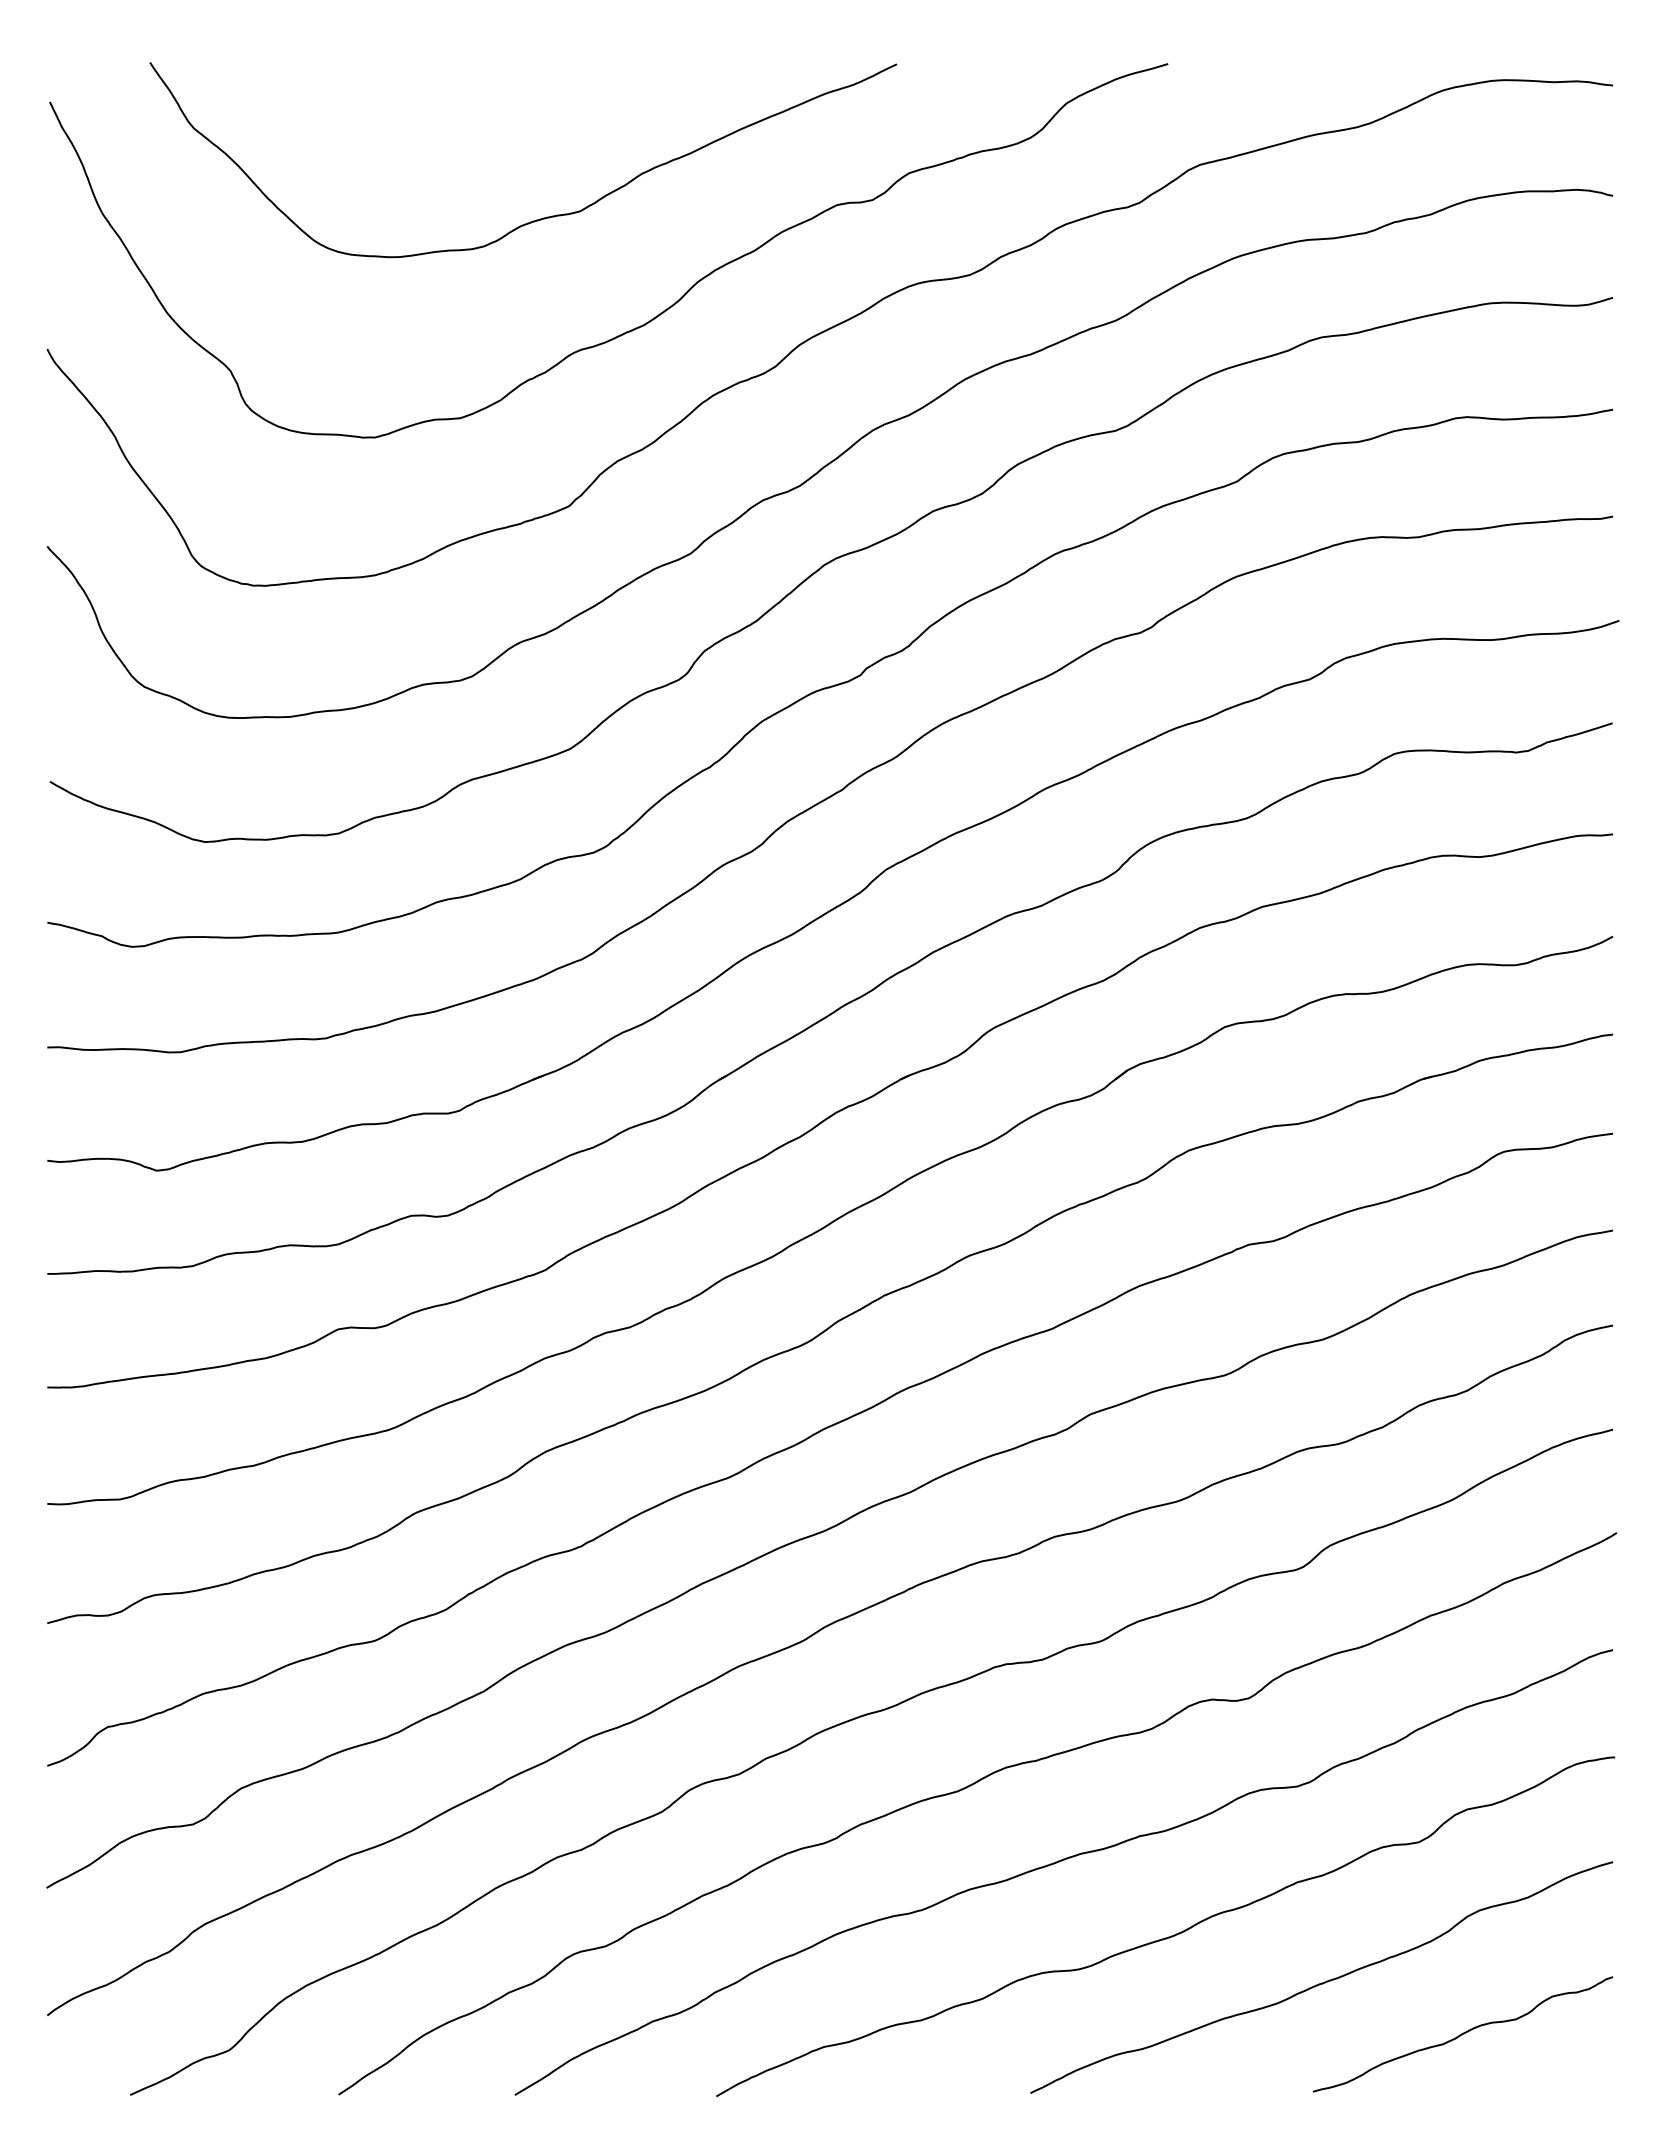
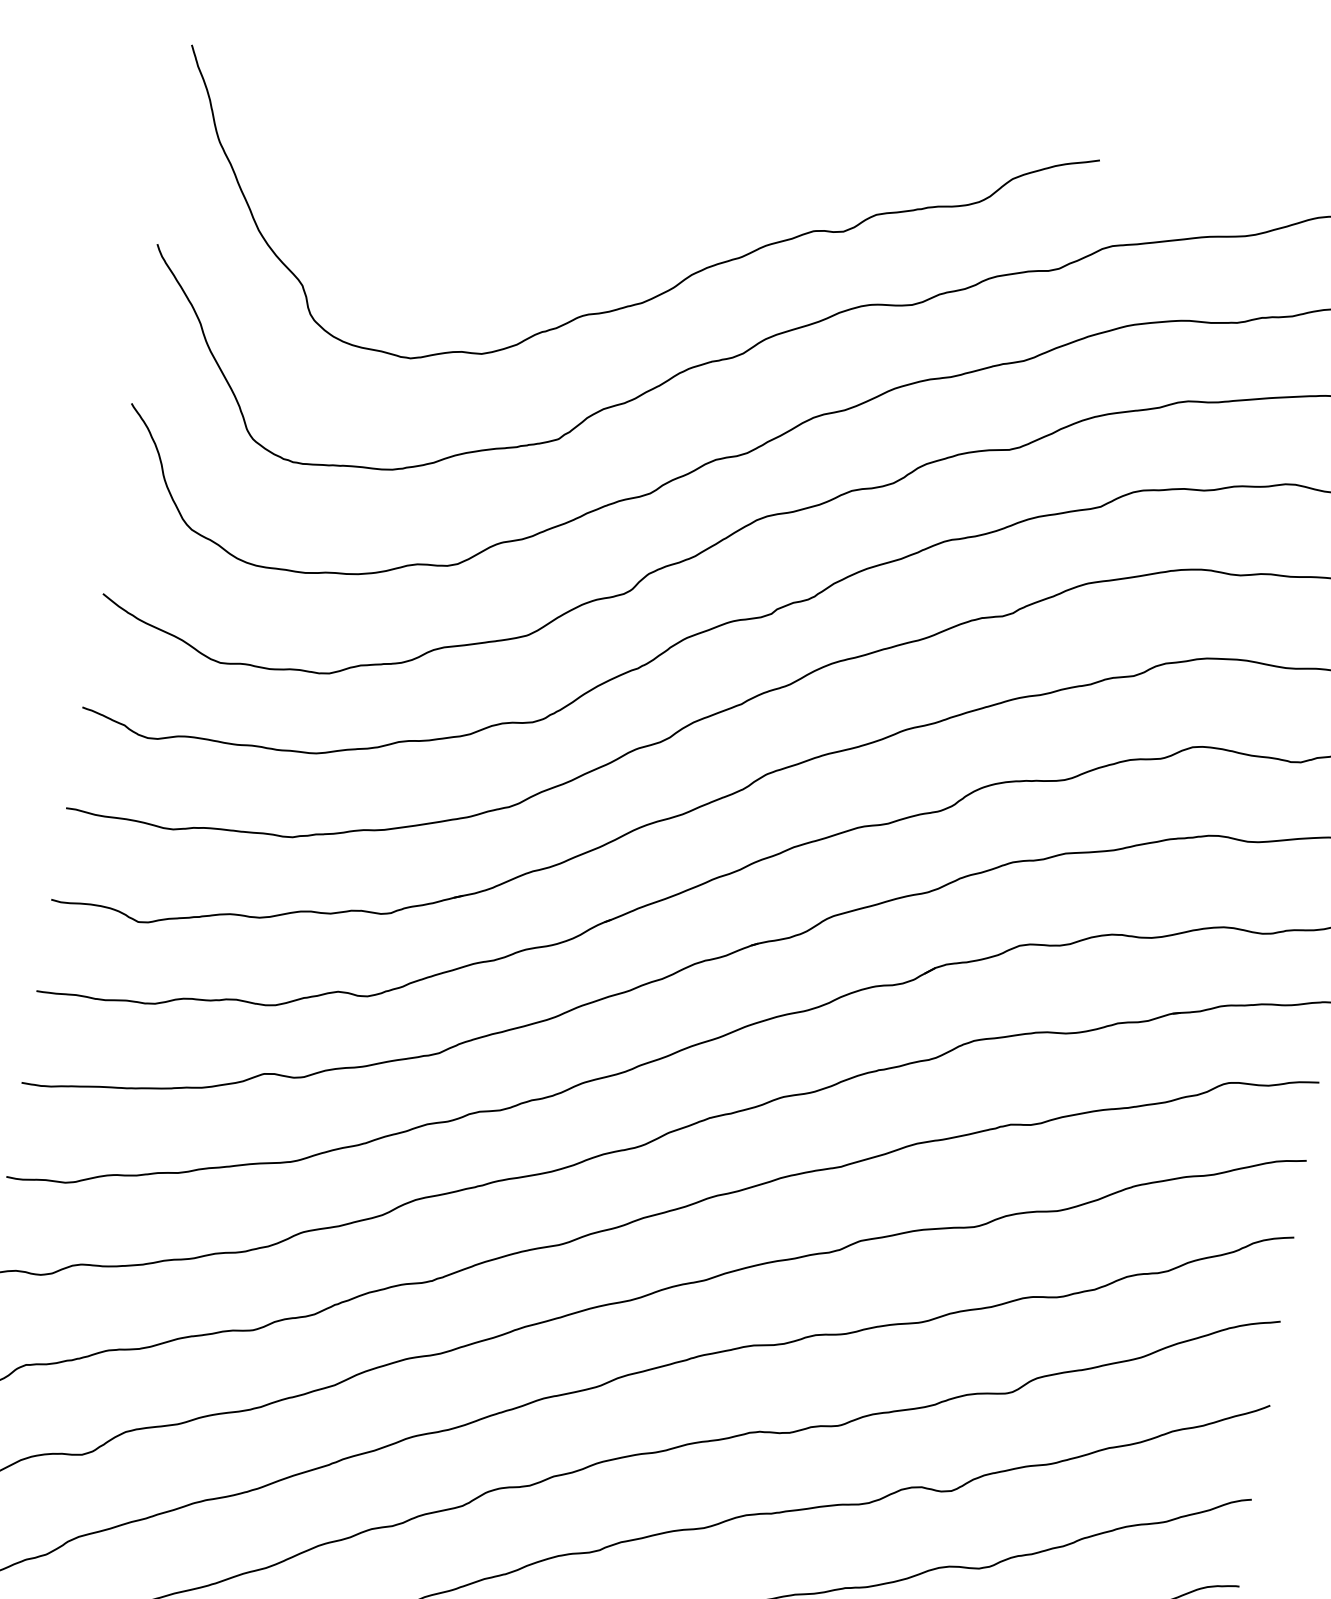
curve: (539, 218) -> (572, 203), removed

